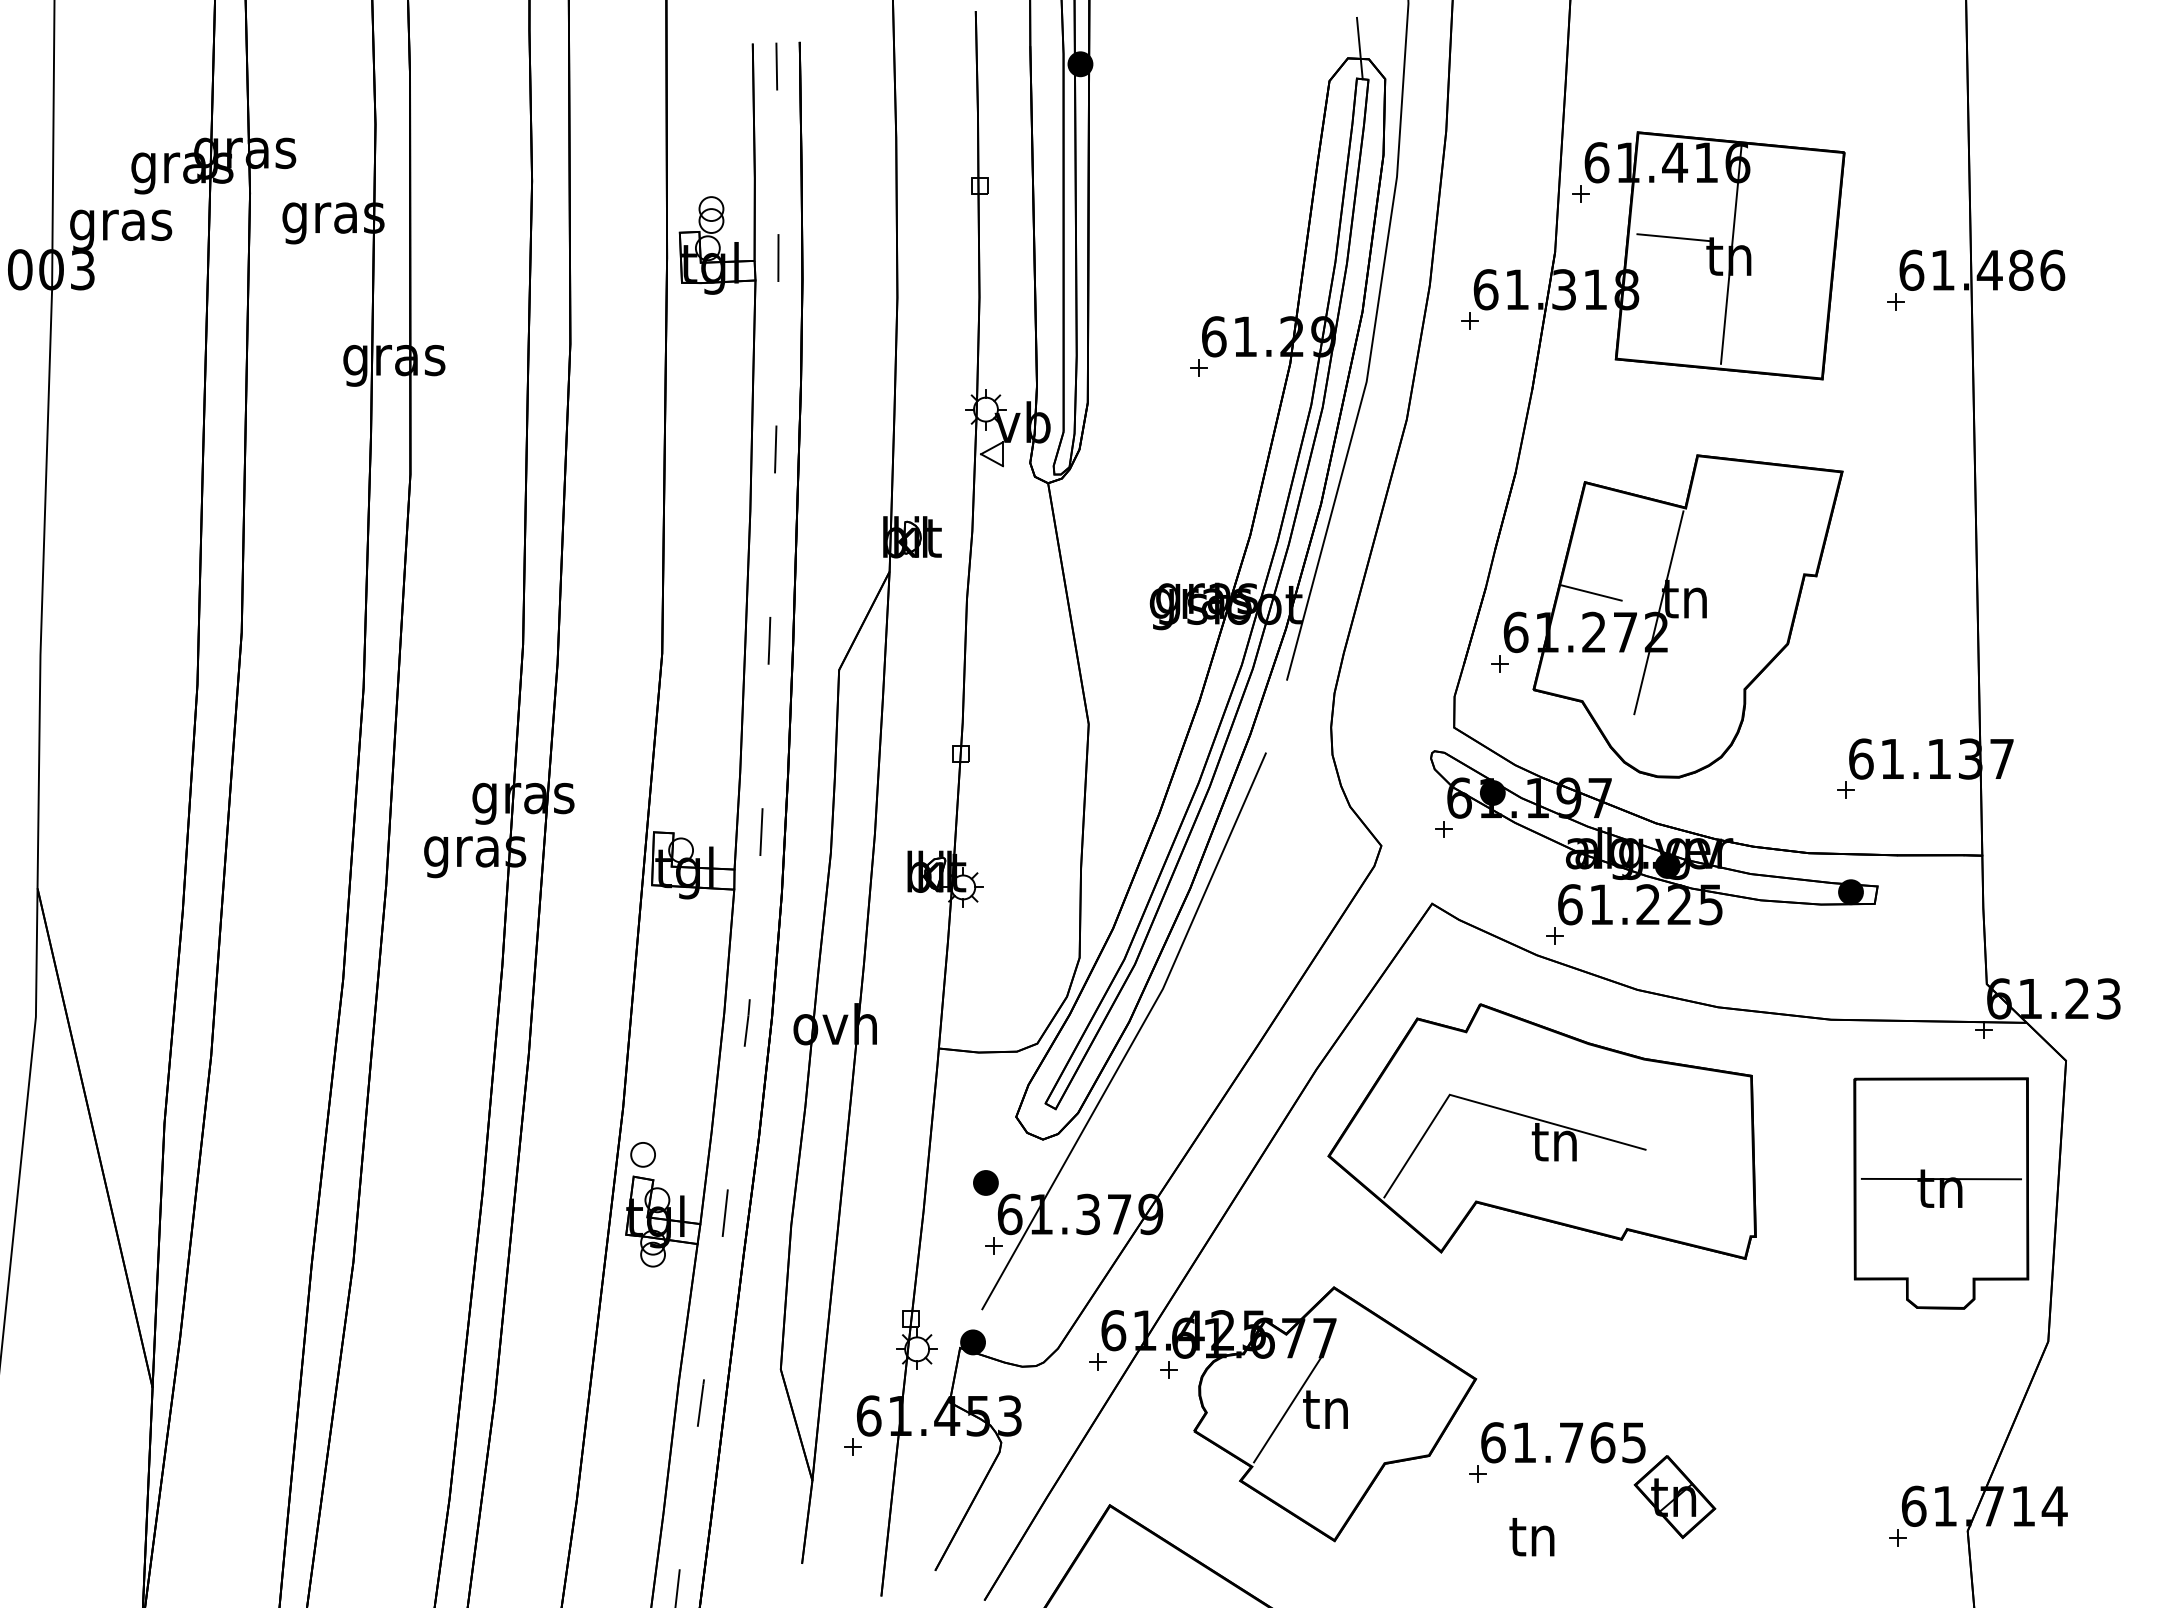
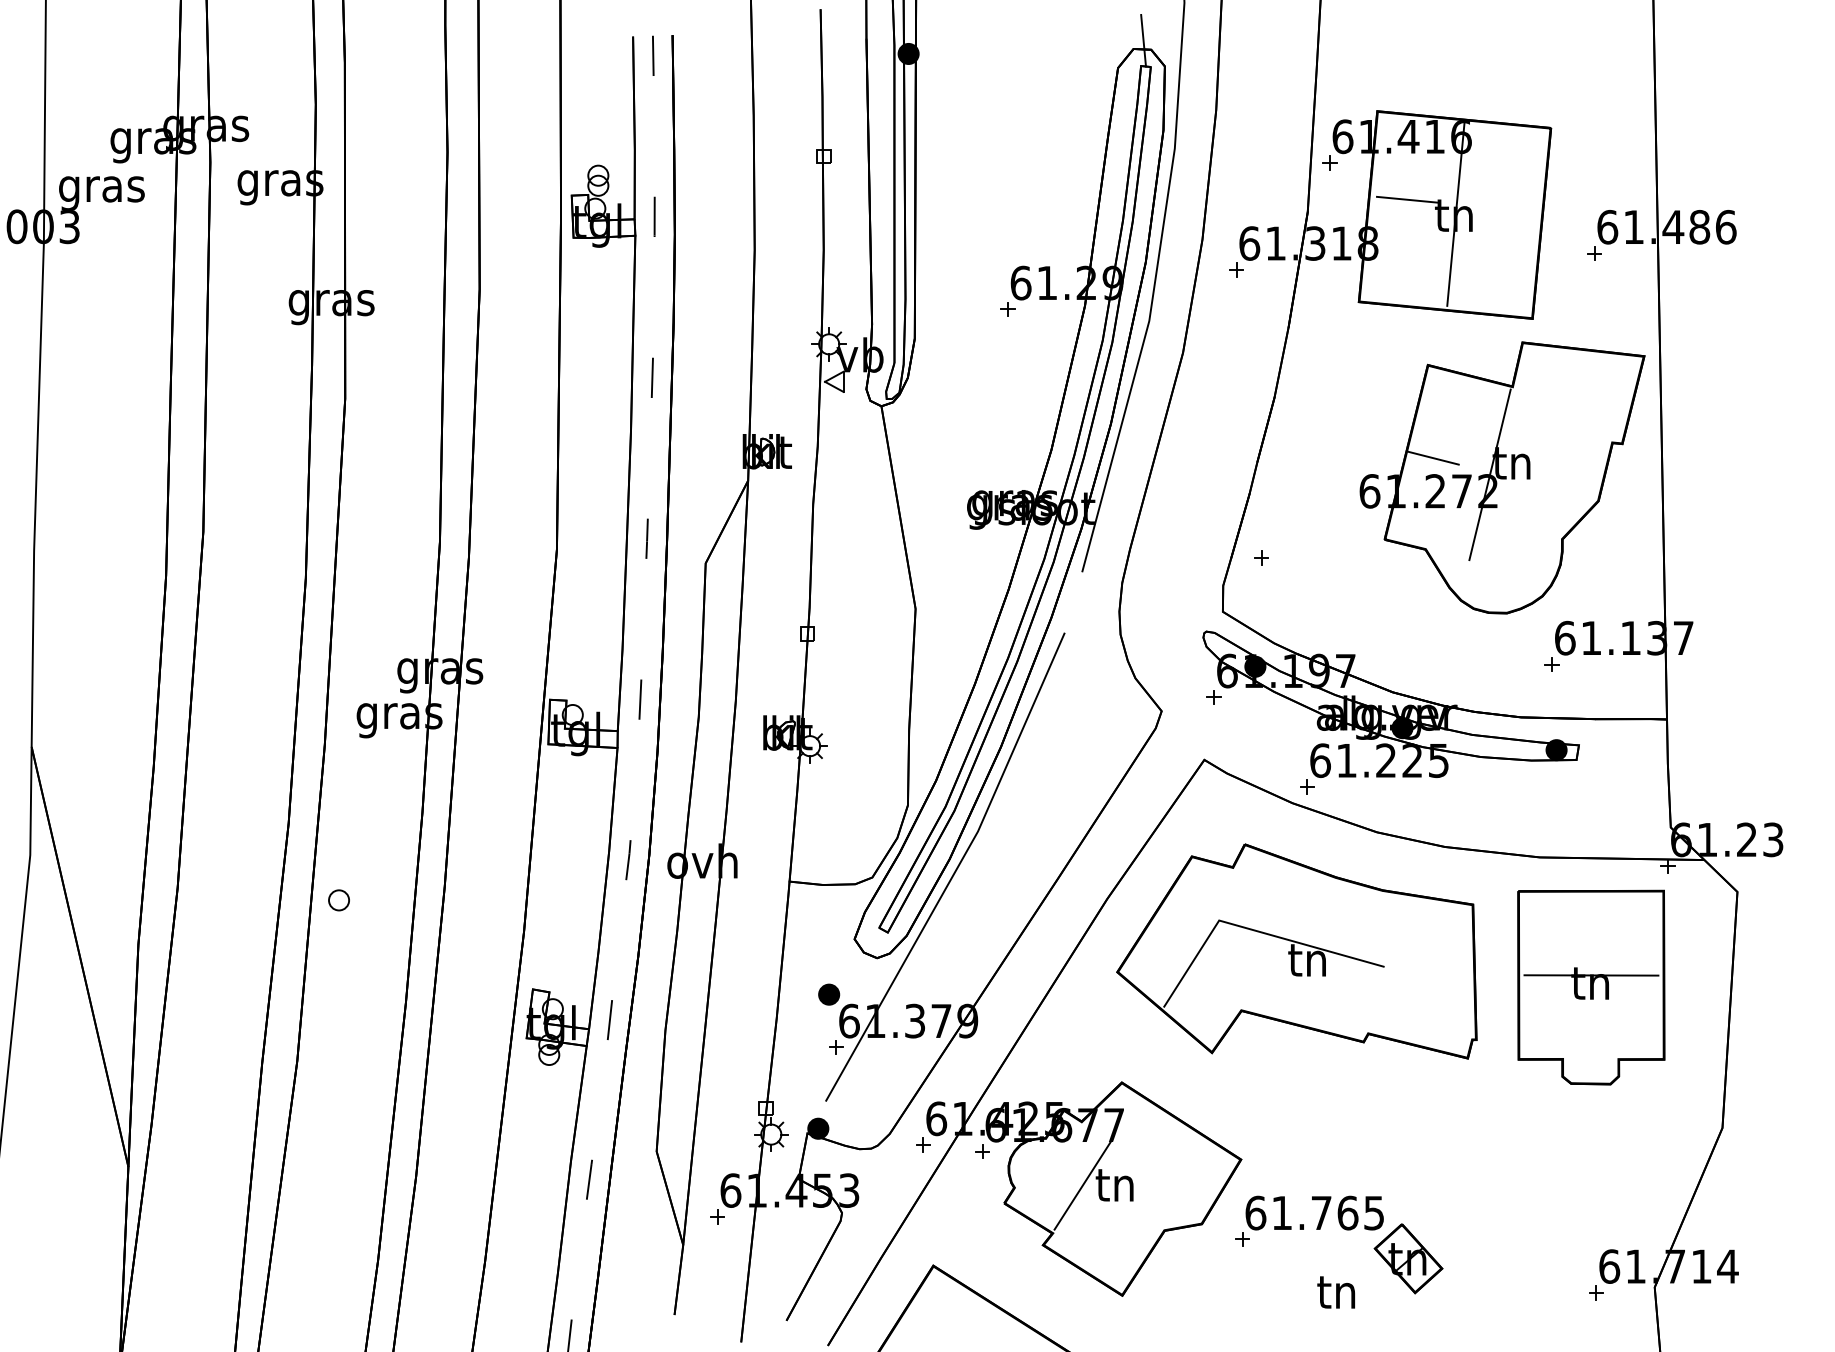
part: (1673, 616) -> (1502, 477), moved
part: (642, 1154) -> (338, 900), moved
part: (1941, 1193) -> (1591, 987), moved
text: (1531, 1537) -> (1335, 1292), moved

